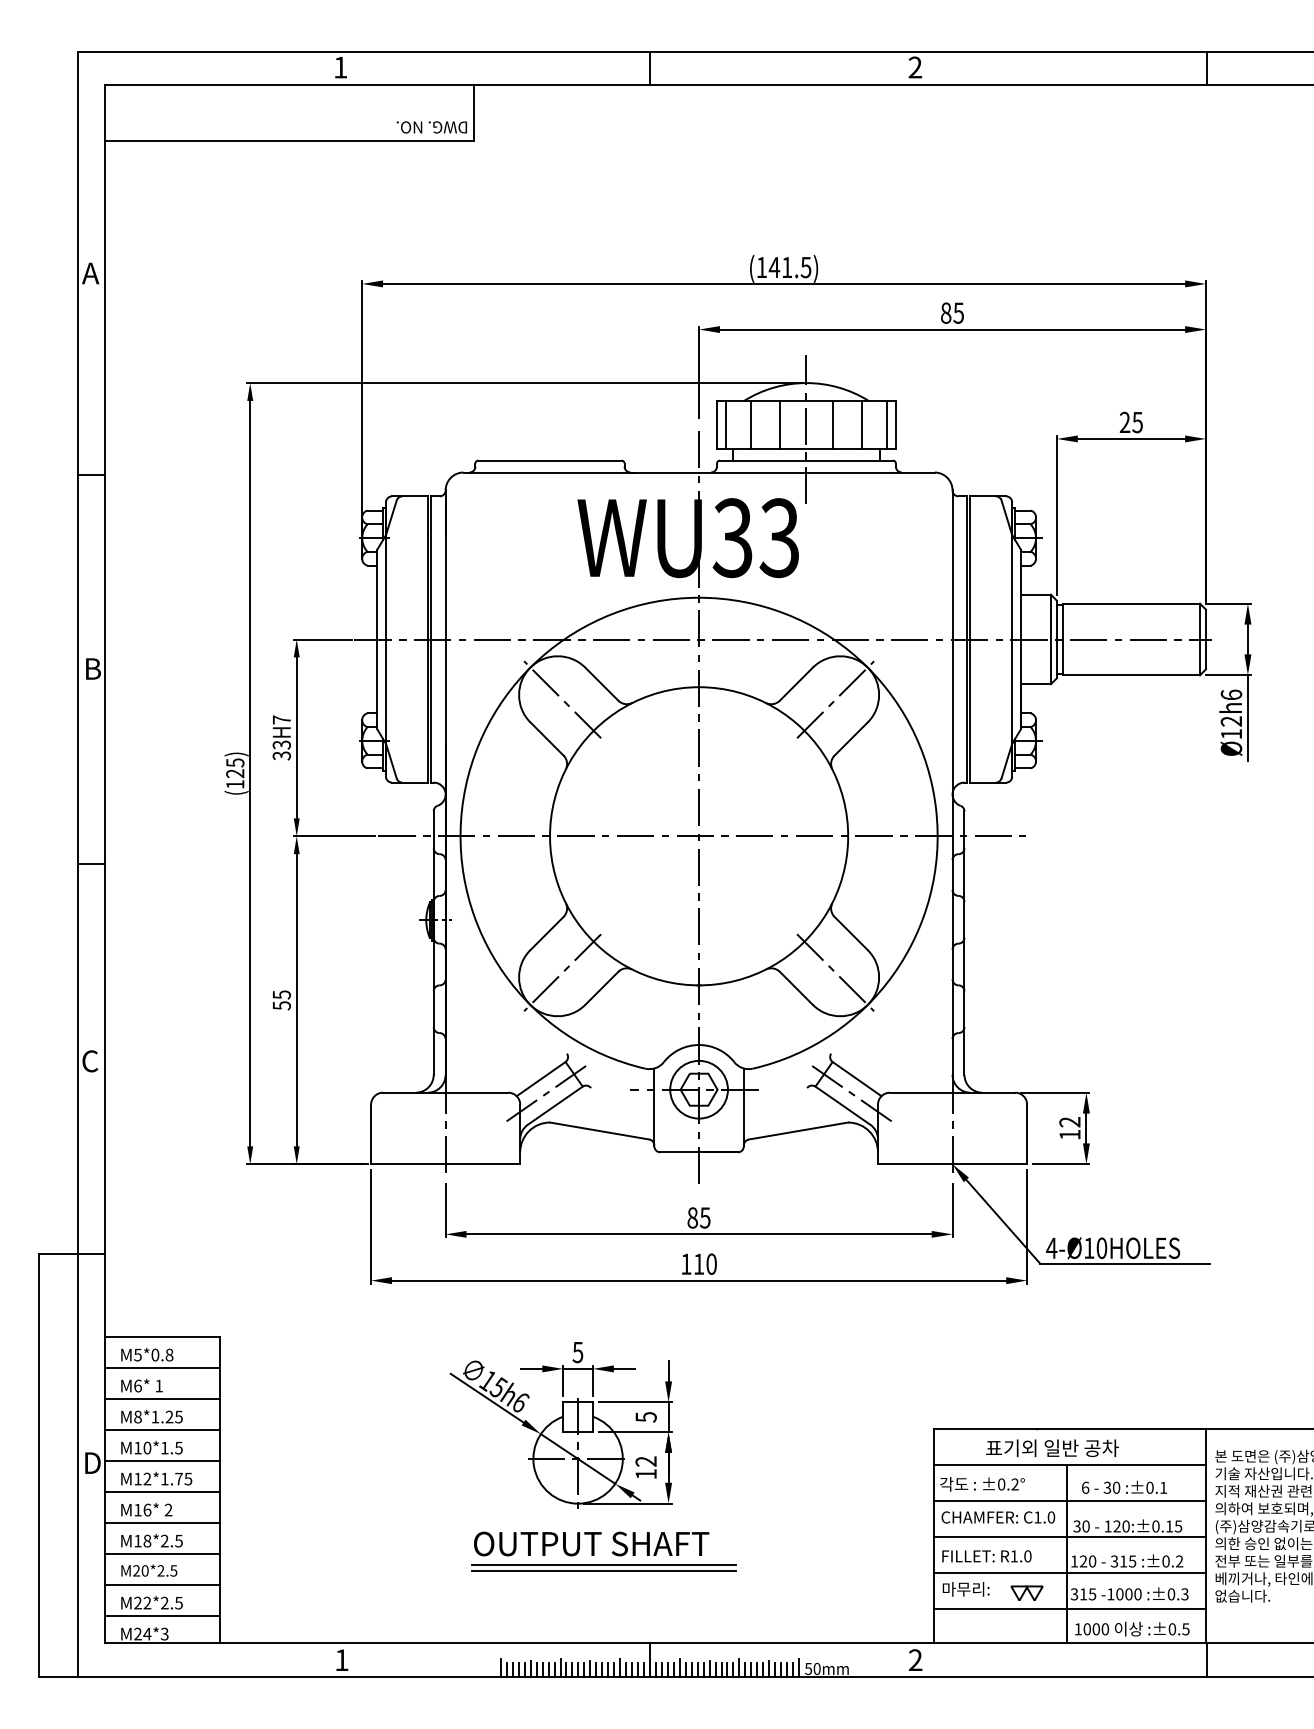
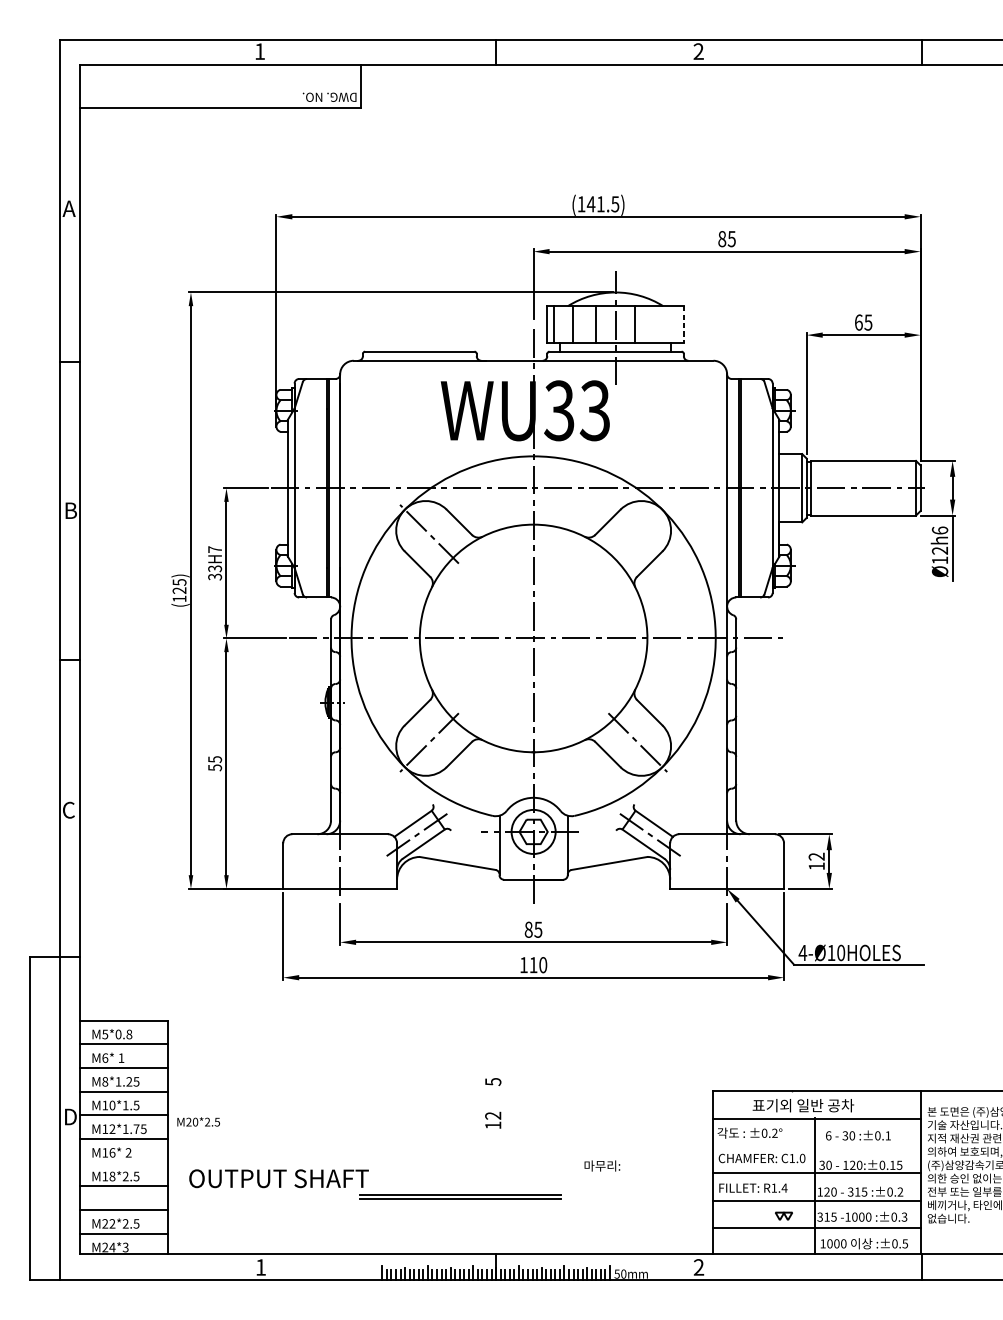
text: (1124, 422) -> (858, 322), 25 -> 65
line: (861, 424) -> (657, 324), removed
line: (887, 424) -> (677, 324), removed
line: (895, 424) -> (683, 324), solid -> dashed
line: (835, 699) -> (637, 534), removed
part: (560, 1425) -> (427, 1088), removed
line: (1070, 1501) -> (817, 1146), removed
line: (161, 1522) -> (123, 1162), removed
text: (591, 1543) -> (278, 1178), moved
text: (1027, 1556) -> (784, 1188), R1.0 -> R1.4
text: (149, 1570) -> (198, 1121), moved
text: (965, 1589) -> (601, 1166), moved
part: (1026, 1592) -> (783, 1215), size x0.7

